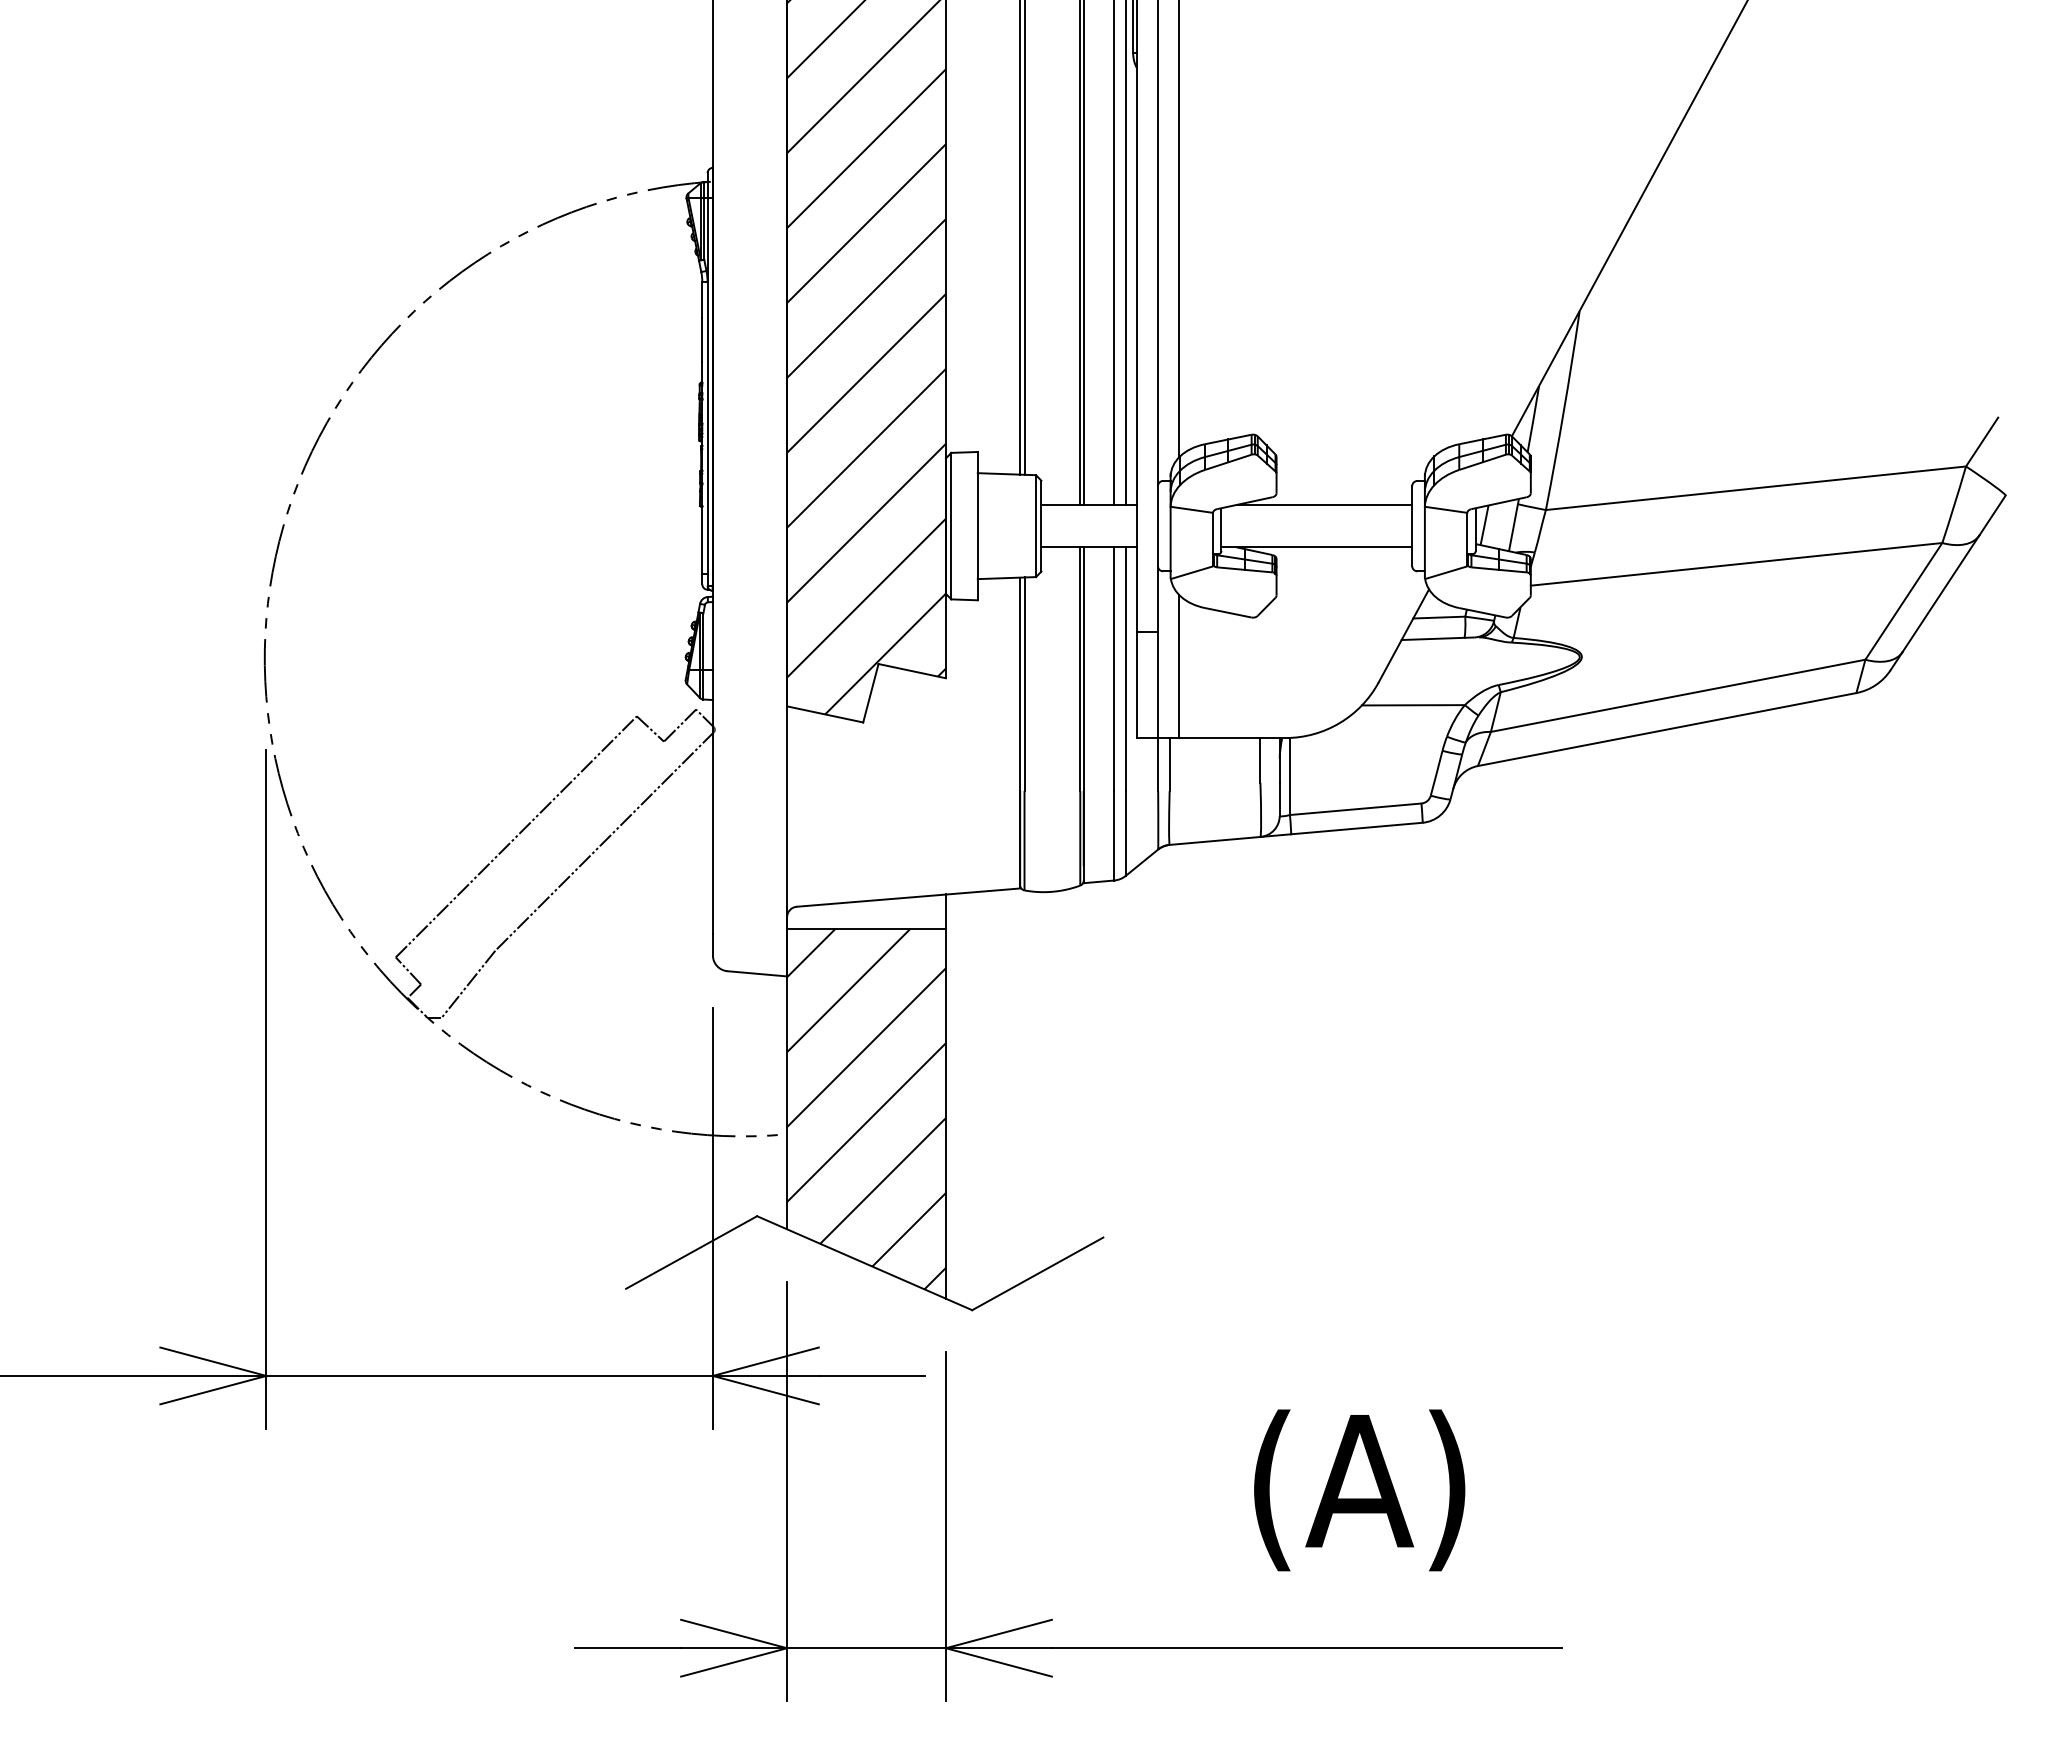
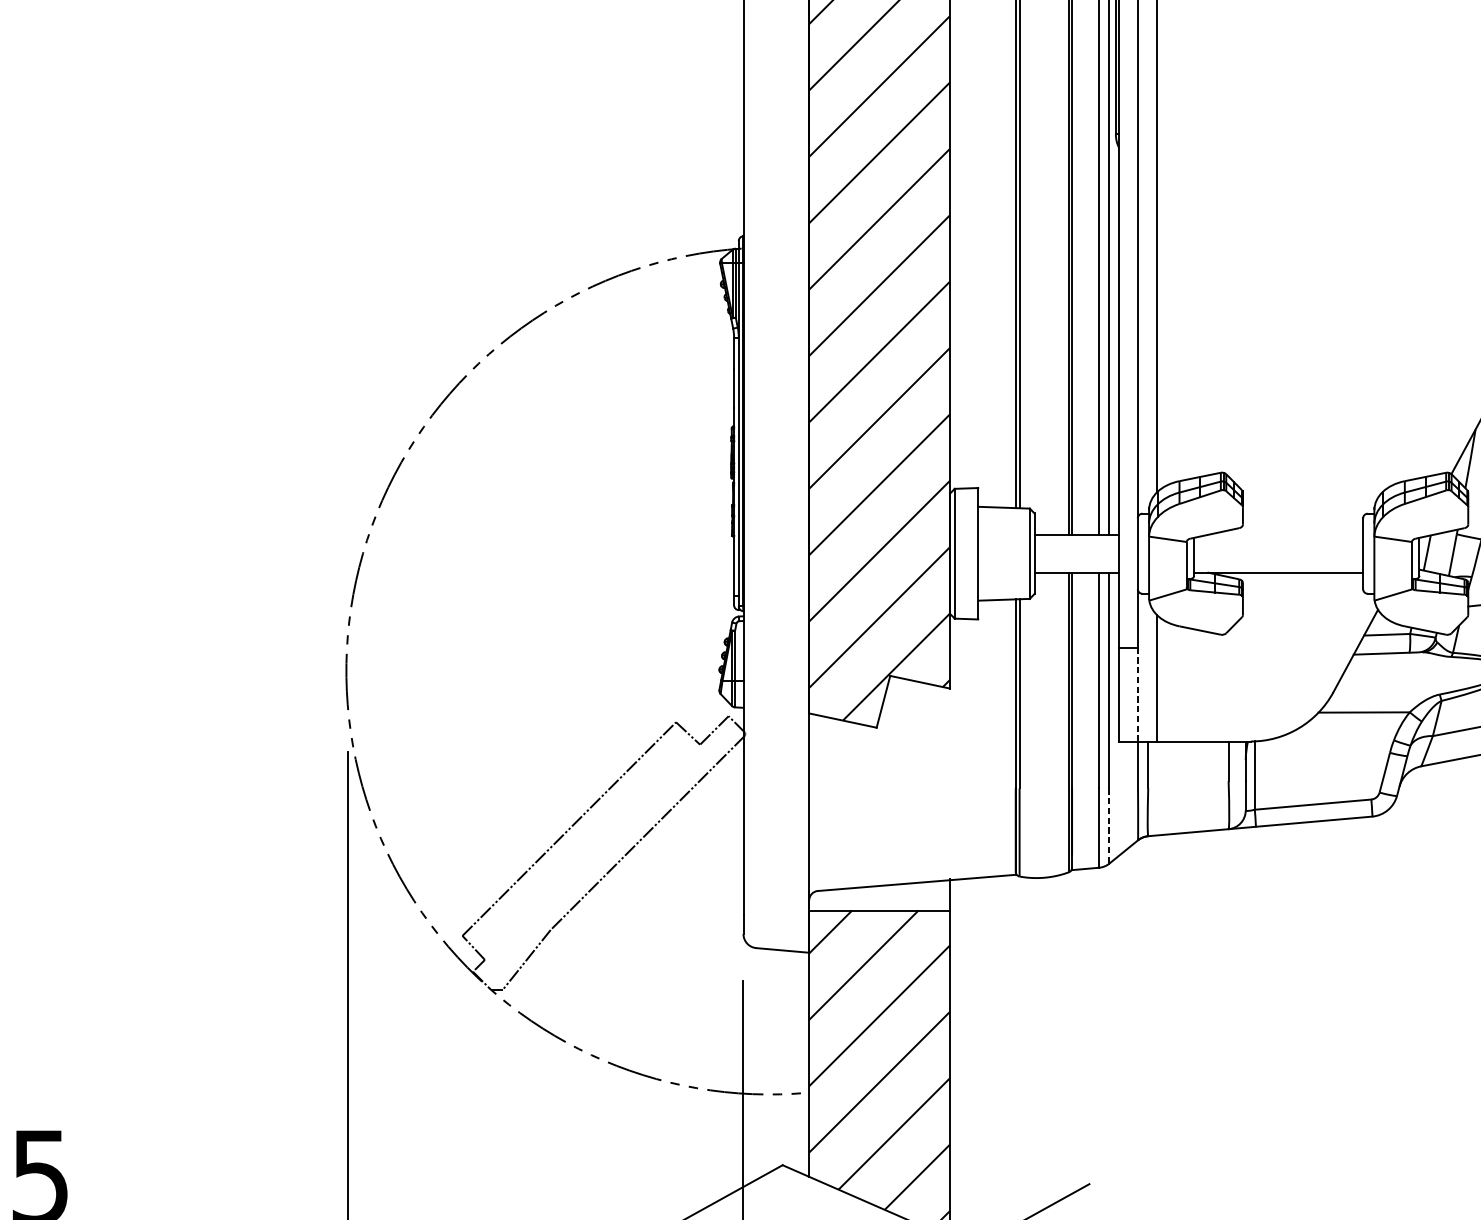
line: (1324, 504) -> (1285, 534), removed
line: (1157, 685) -> (1137, 694), solid -> dashed
line: (1125, 833) -> (1109, 826), solid -> dashed

